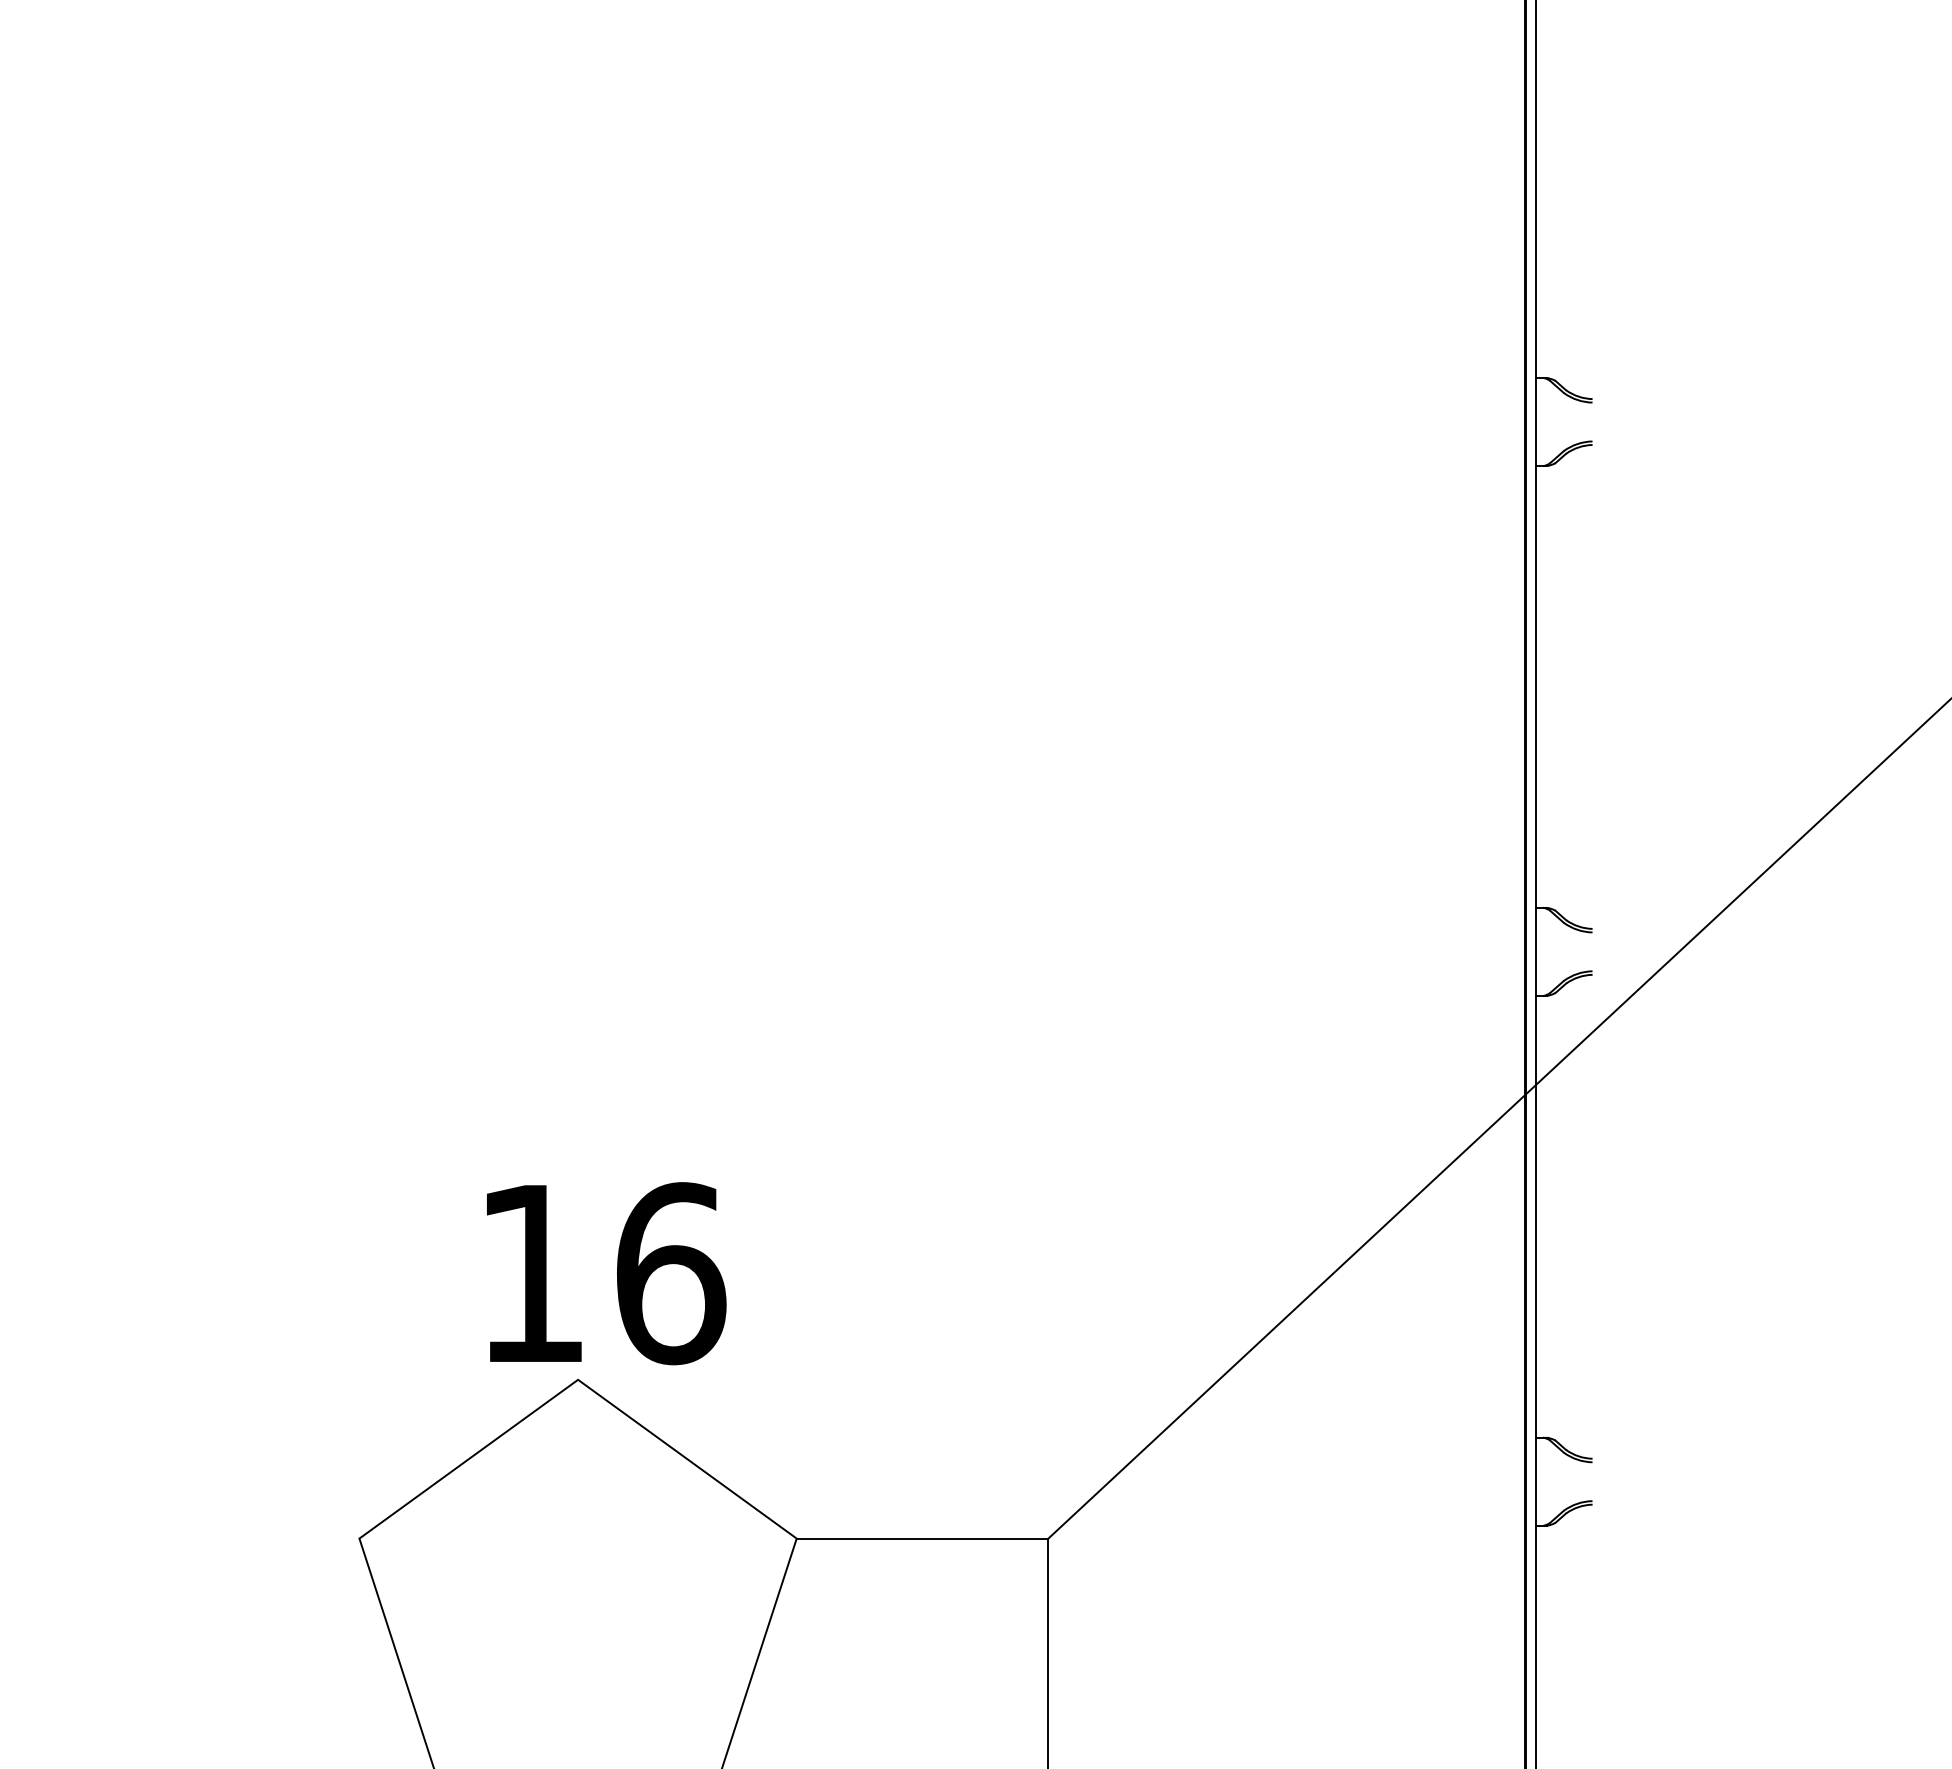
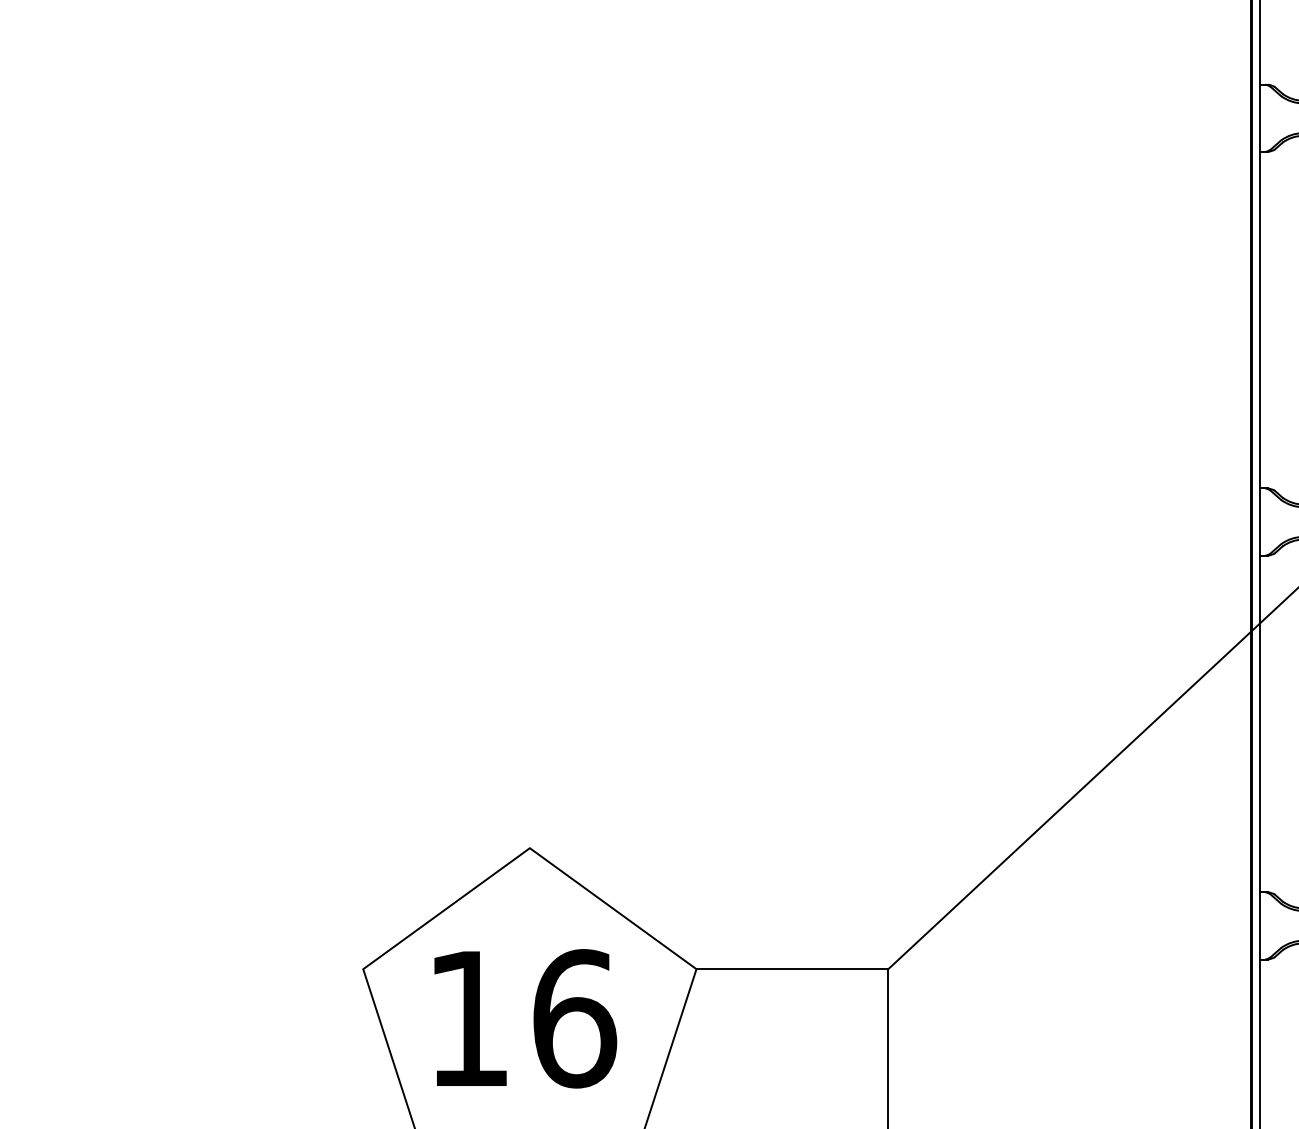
text: (606, 1273) -> (525, 1018), moved

